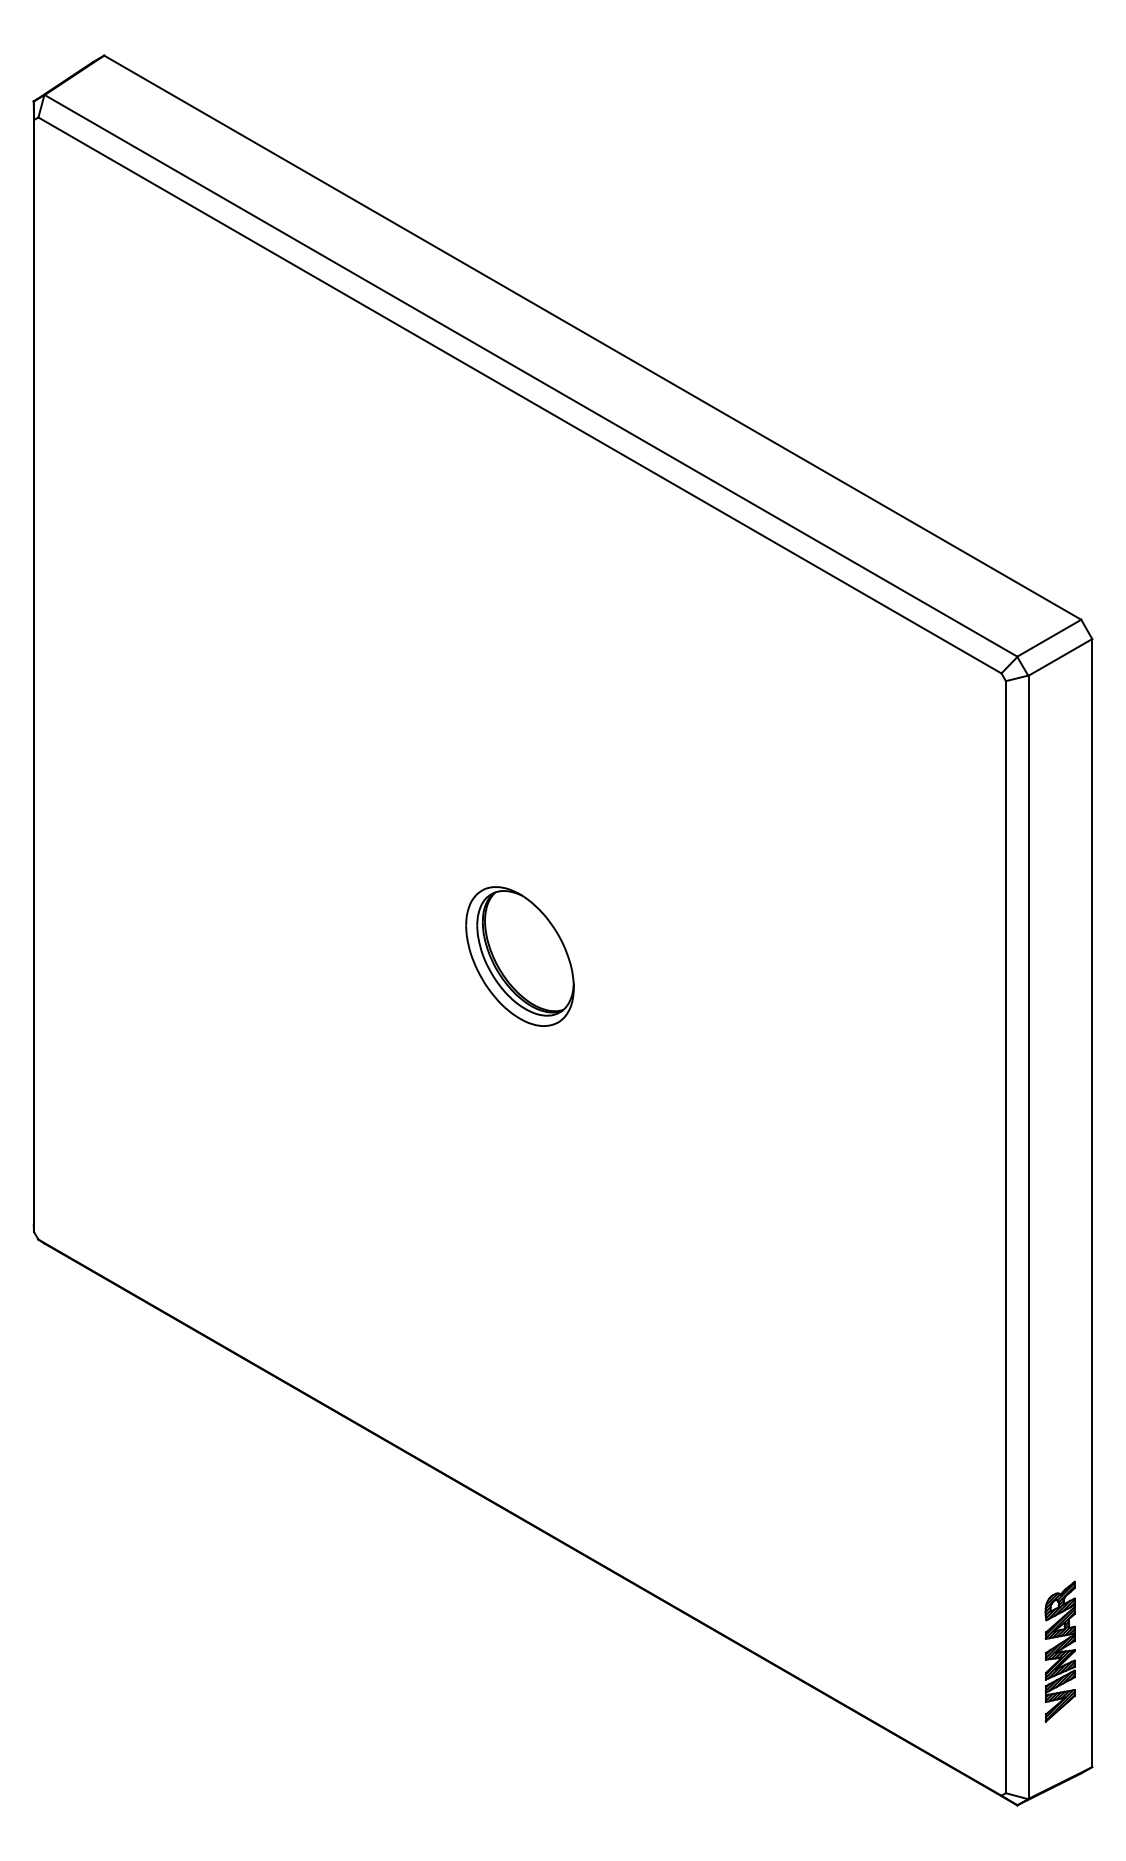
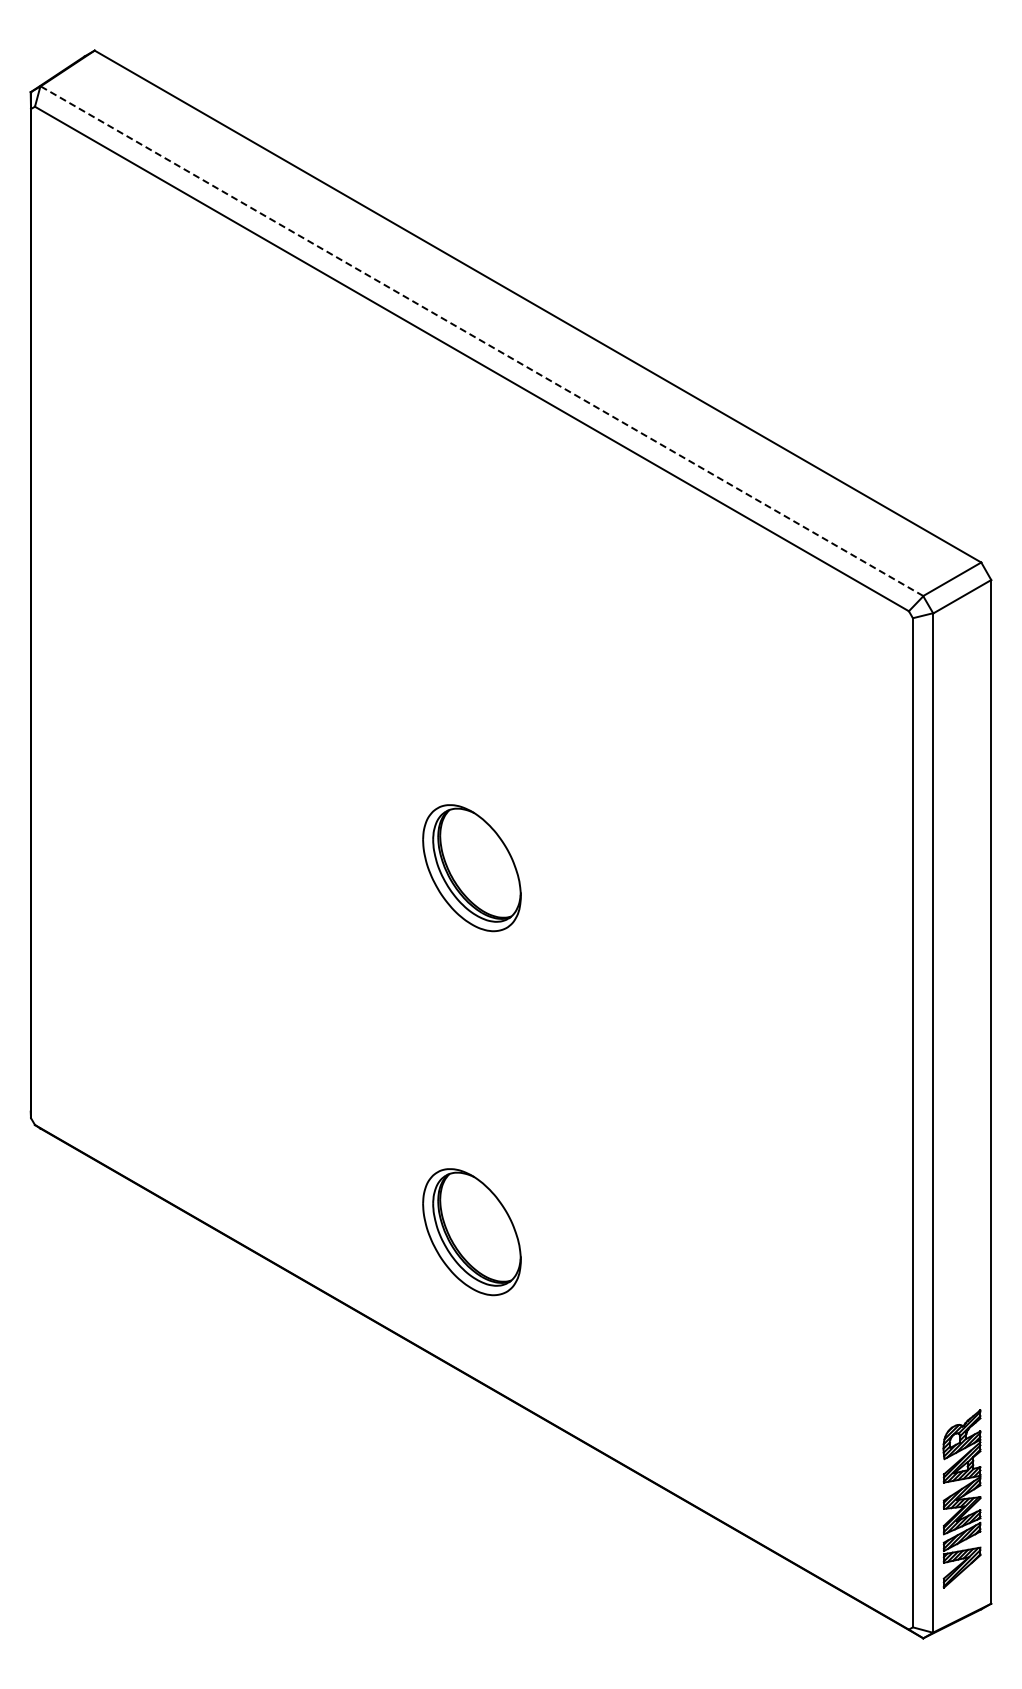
line: (531, 376) -> (482, 341), solid -> dashed
part: (519, 1358) -> (471, 1232), added
part: (1060, 1651) -> (962, 1498), size x1.4

